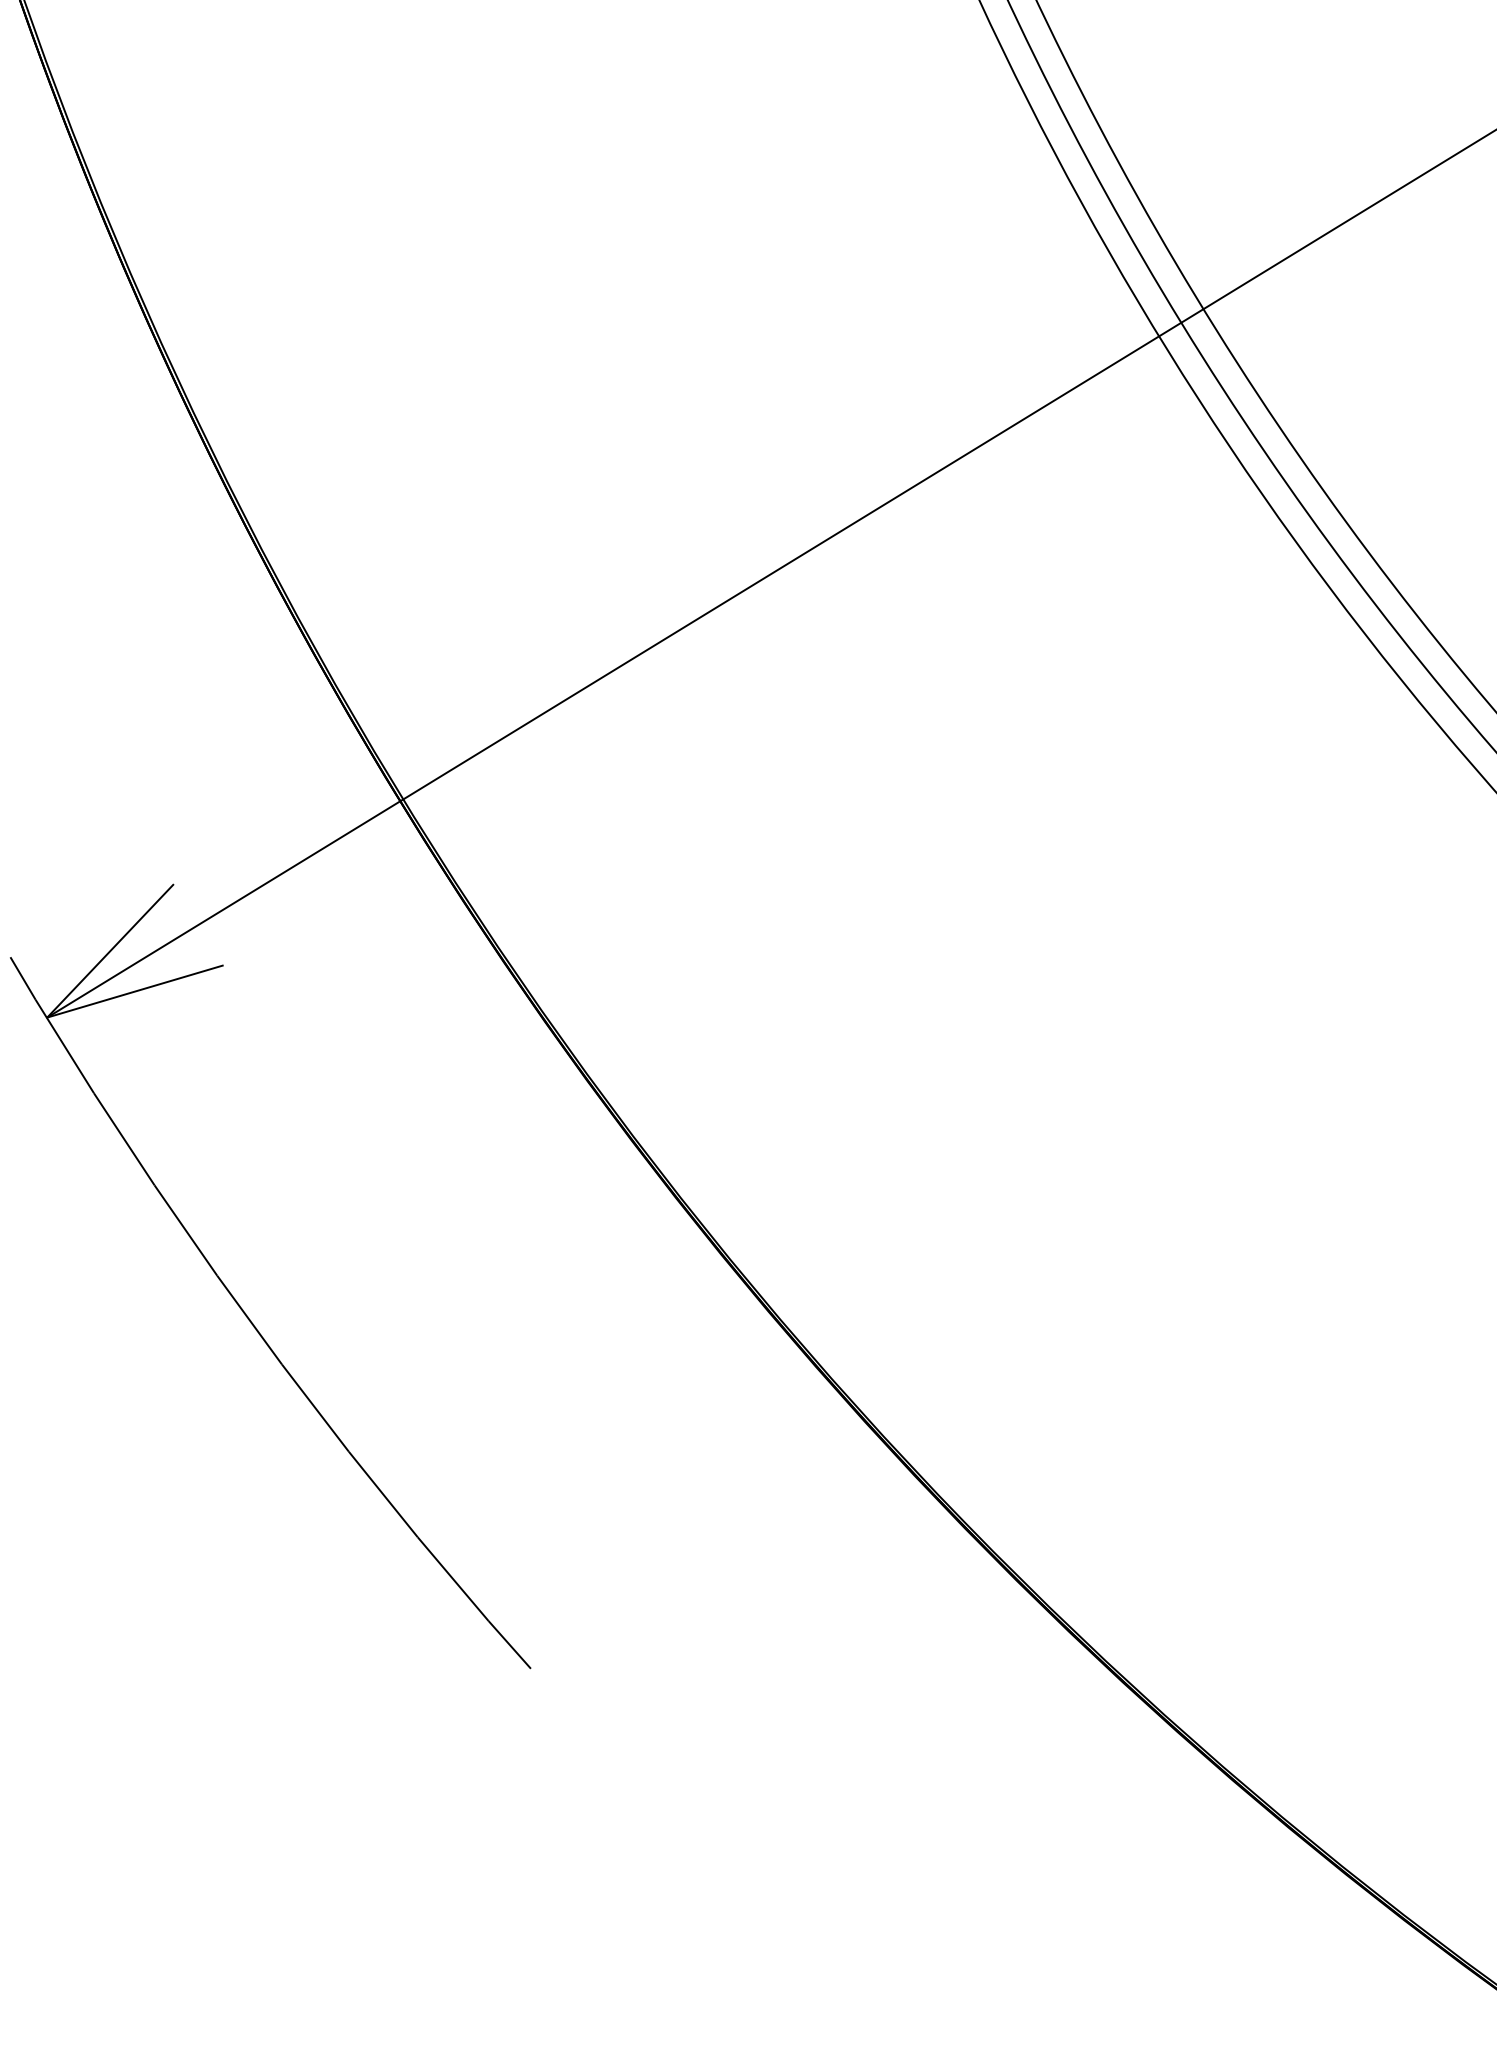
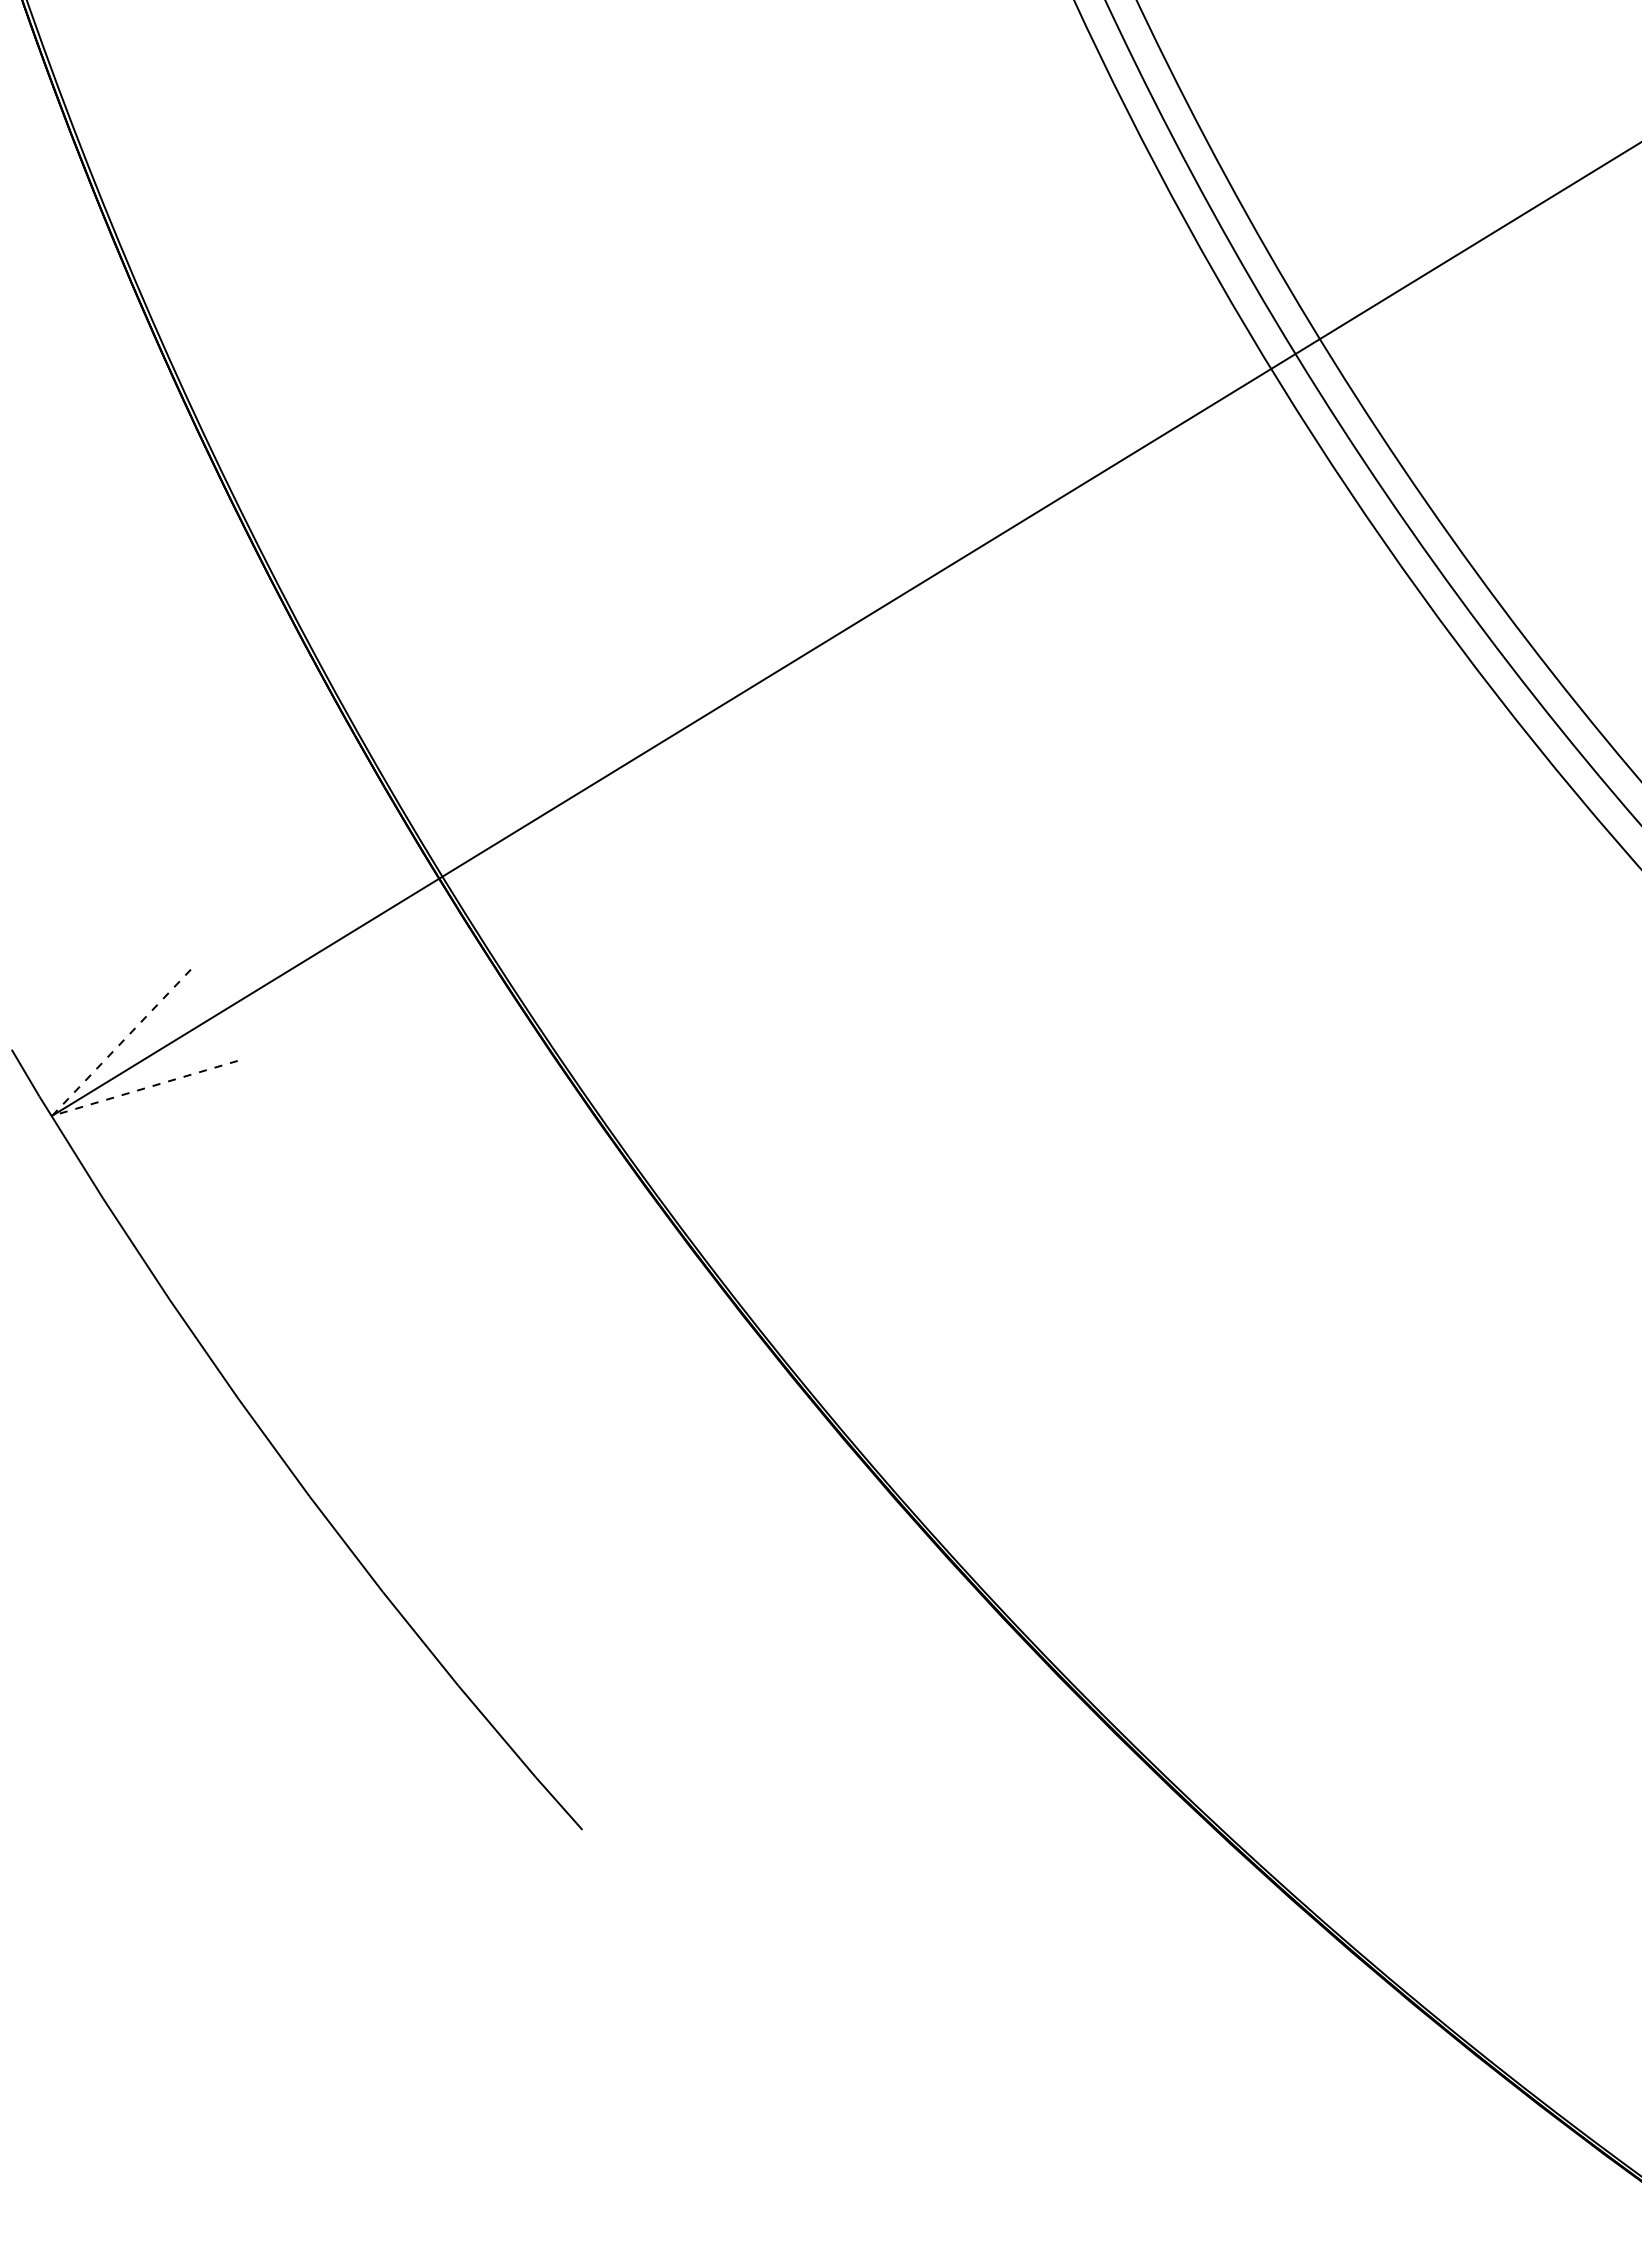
line: (47, 1017) -> (52, 1115), solid -> dashed

